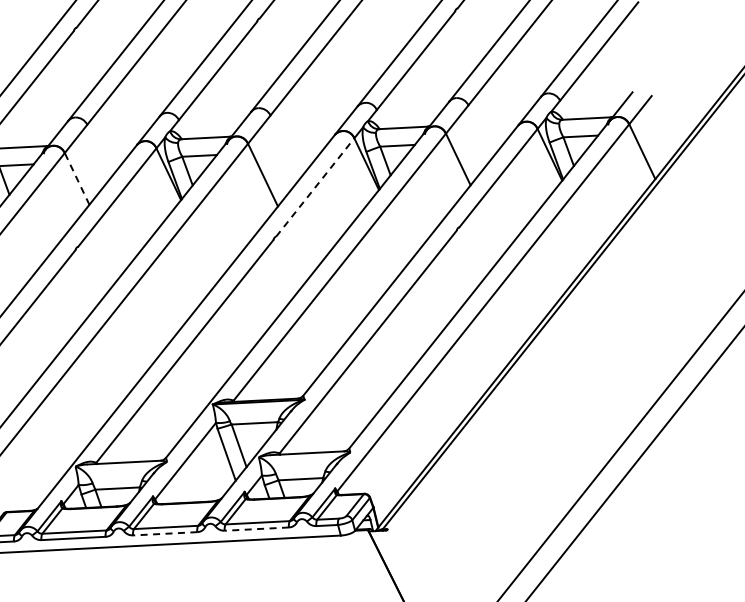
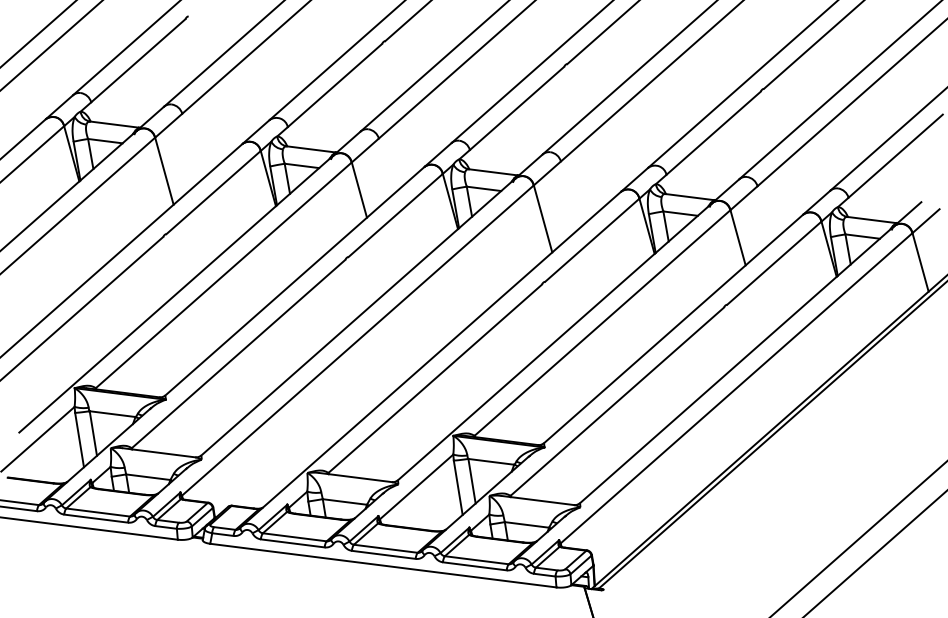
line: (77, 179) -> (359, 190), dashed -> solid
line: (315, 187) -> (592, 240), dashed -> solid
line: (256, 529) -> (474, 566), dashed -> solid
line: (164, 533) -> (383, 554), dashed -> solid

